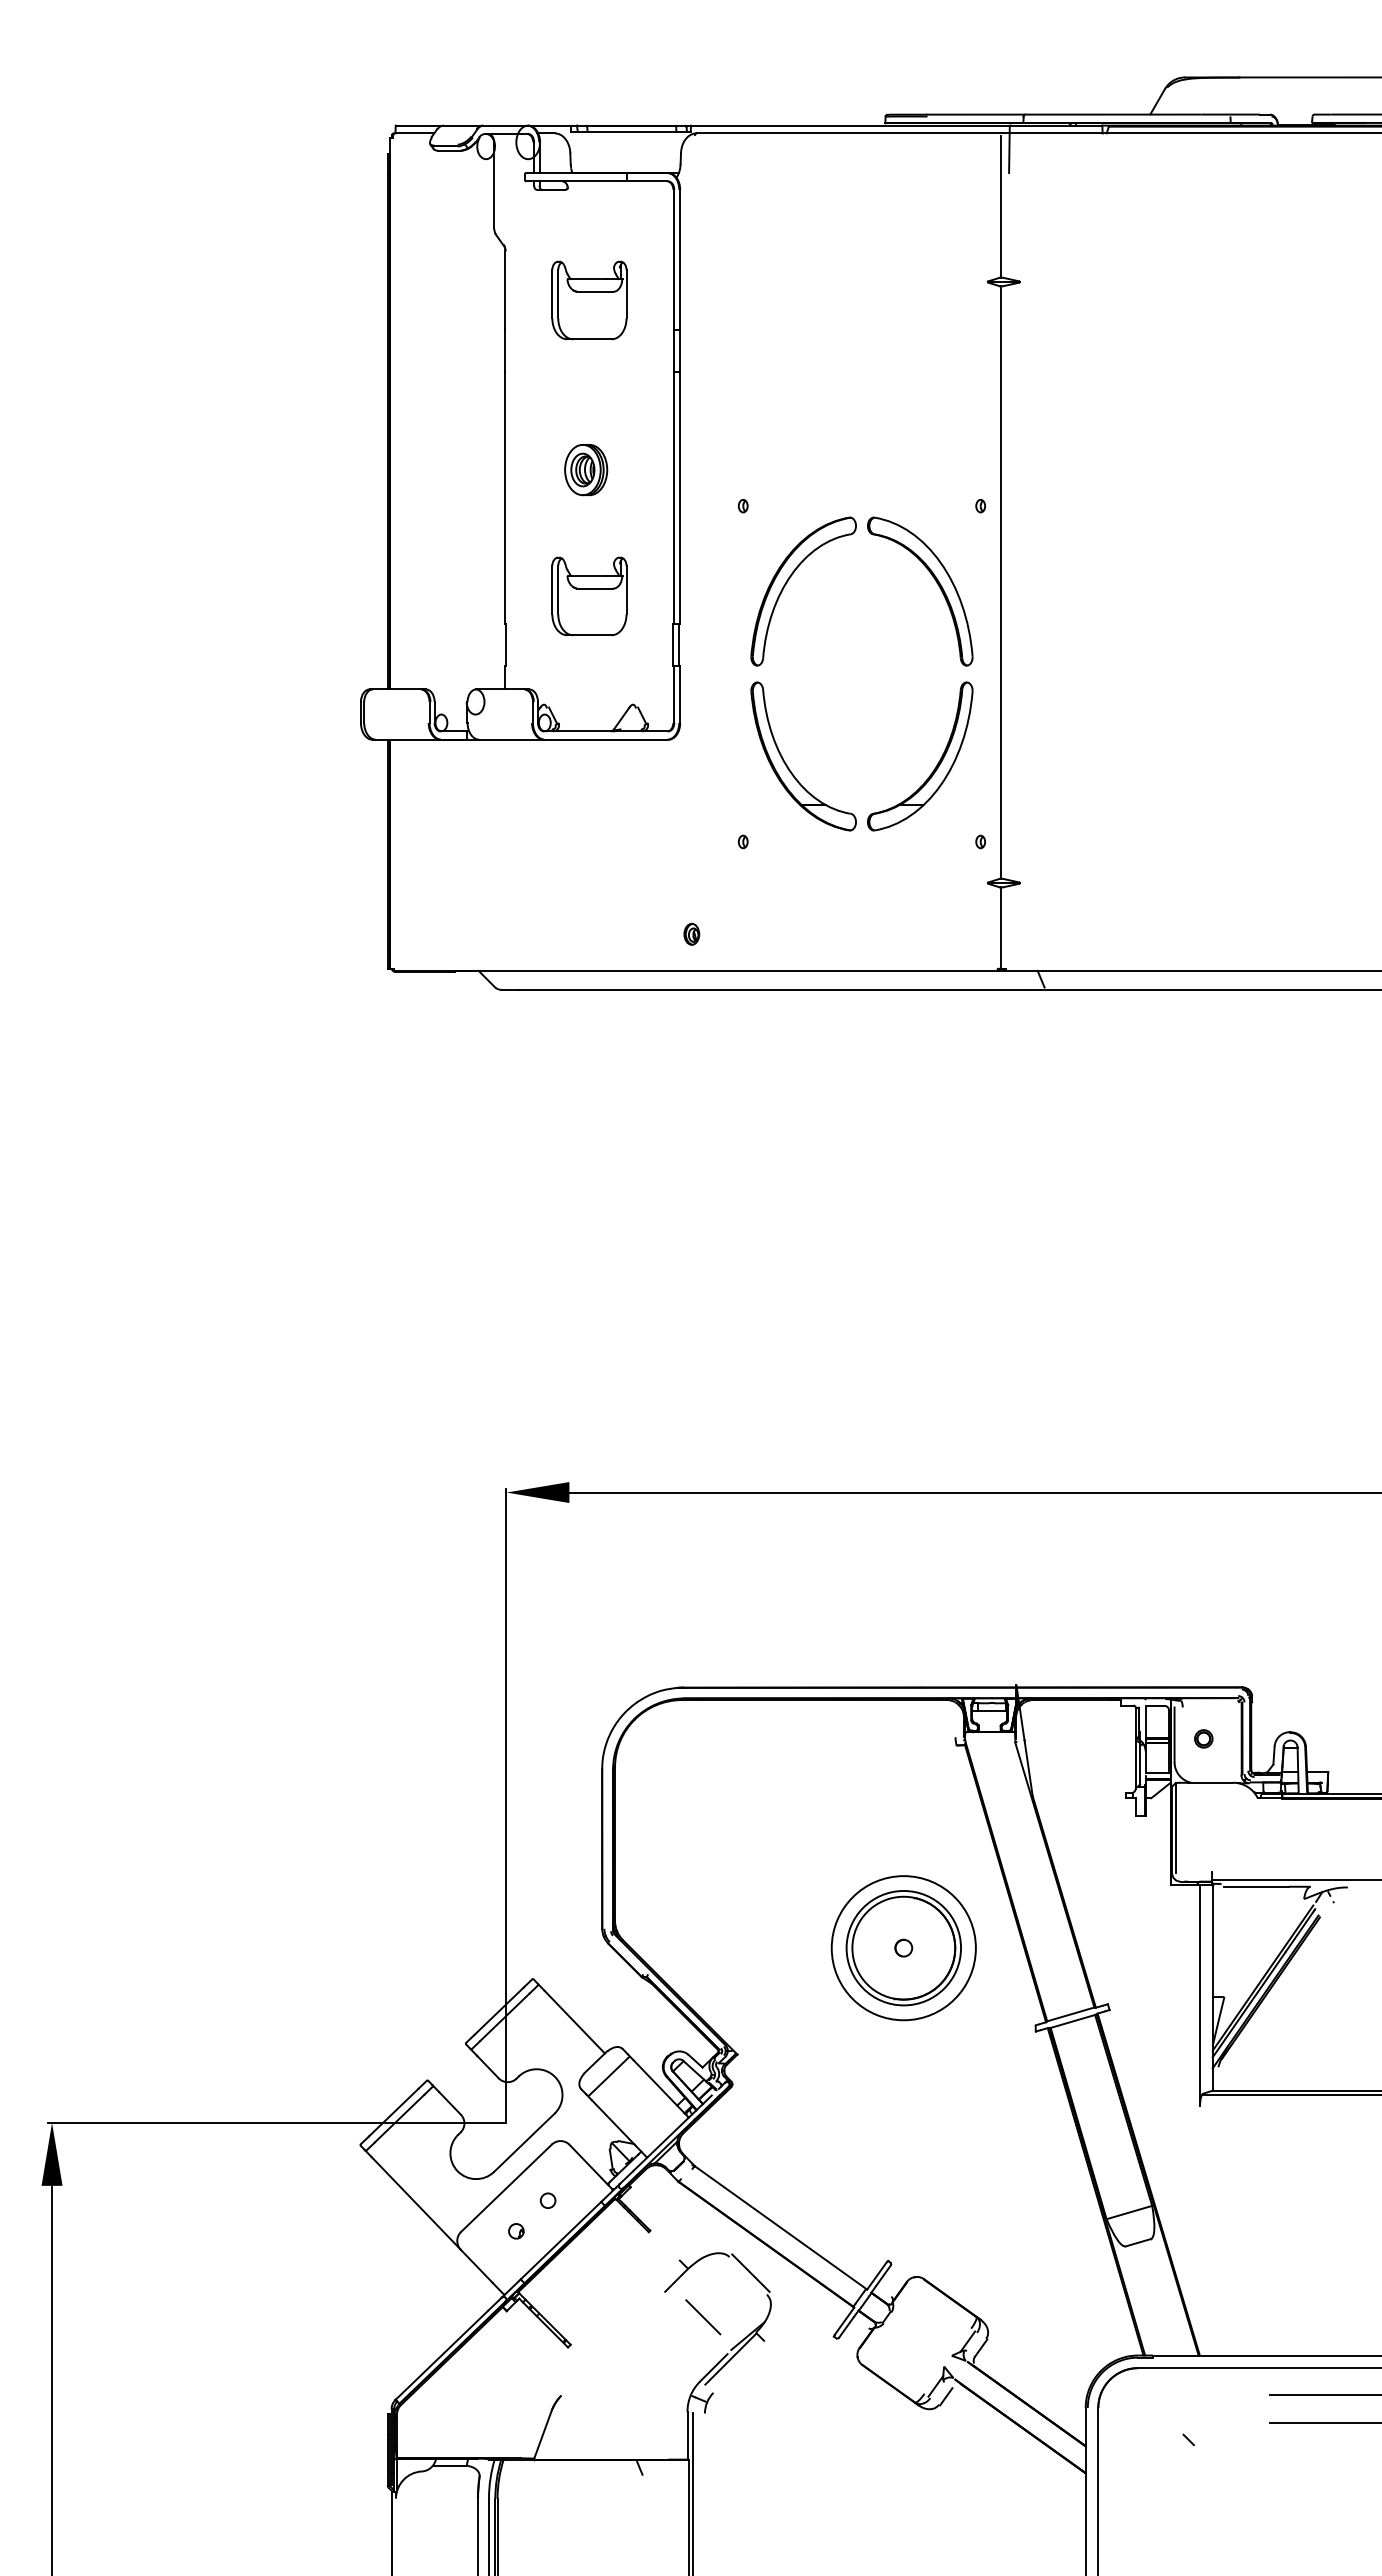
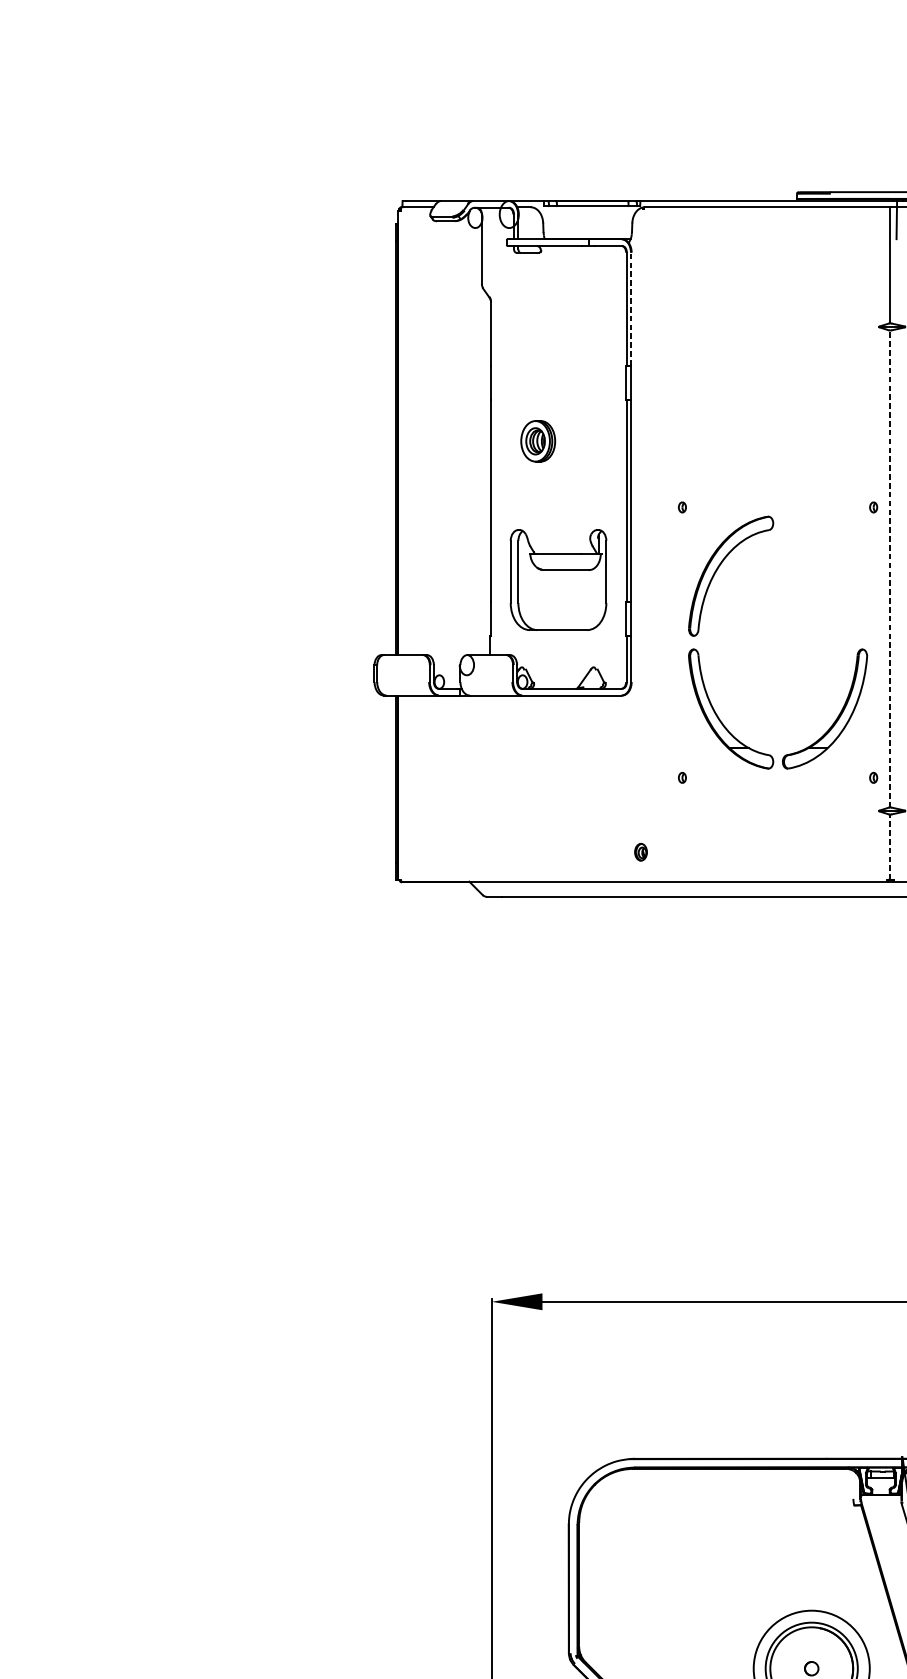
line: (679, 259) -> (631, 308), solid -> dashed
part: (589, 300) -> (558, 341), removed
part: (586, 470) -> (538, 441), moved
line: (1001, 582) -> (890, 568), solid -> dashed
part: (936, 583) -> (838, 569), removed
part: (589, 596) -> (558, 580), size x1.6
line: (1001, 928) -> (890, 847), solid -> dashed

